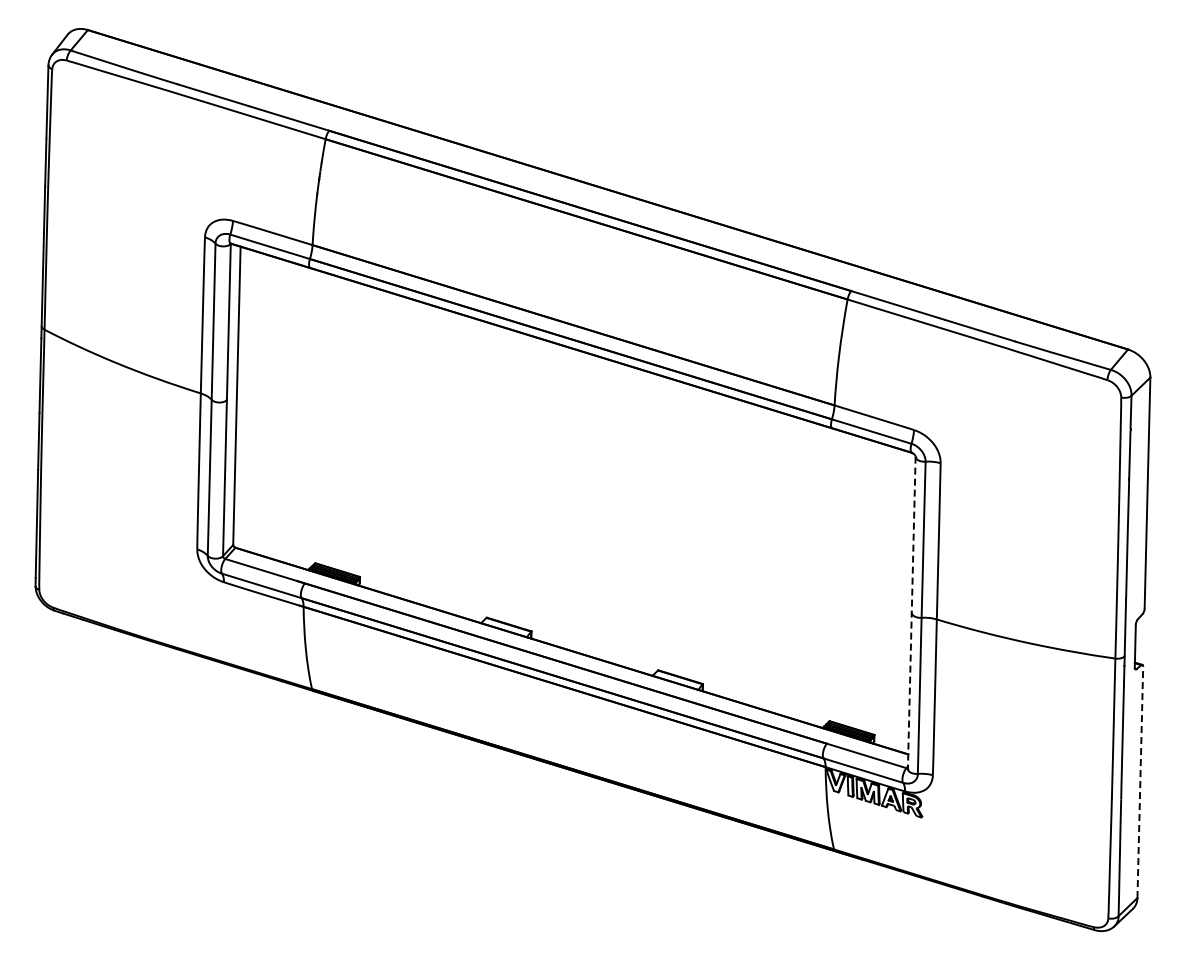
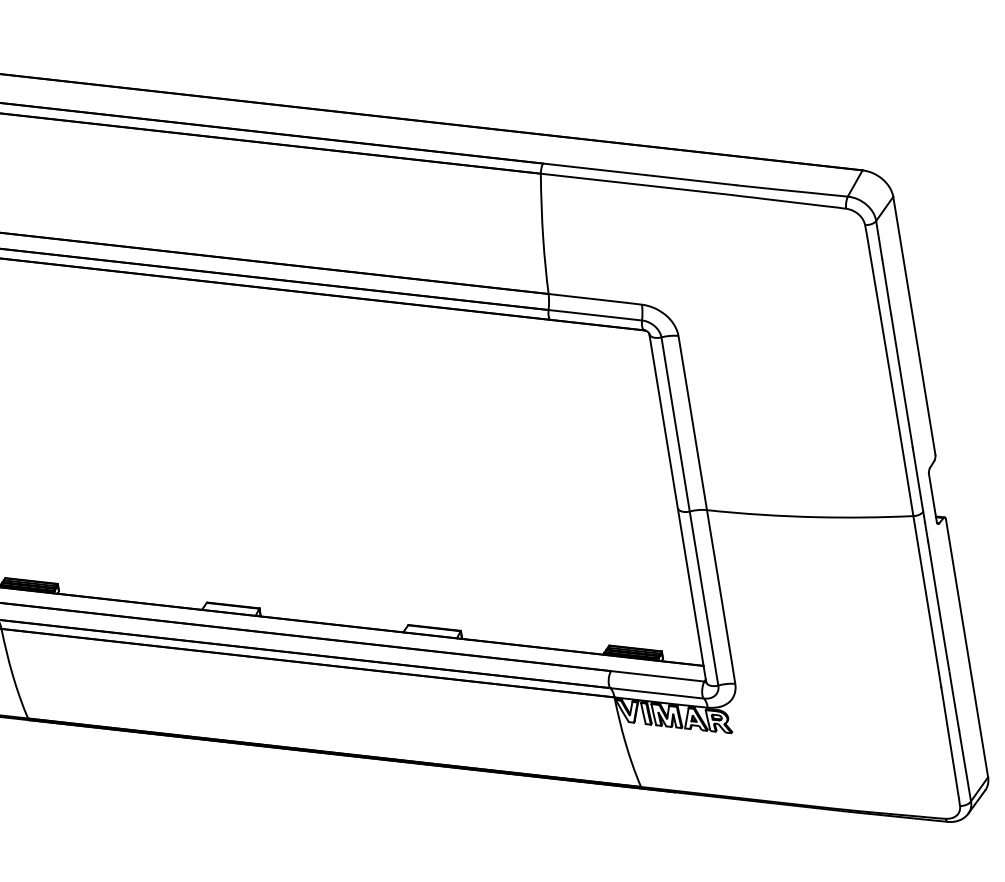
line: (911, 613) -> (677, 508), dashed -> solid
line: (1140, 782) -> (967, 648), dashed -> solid

